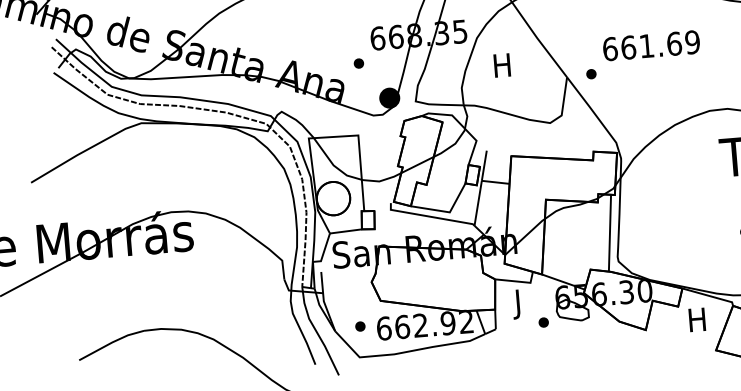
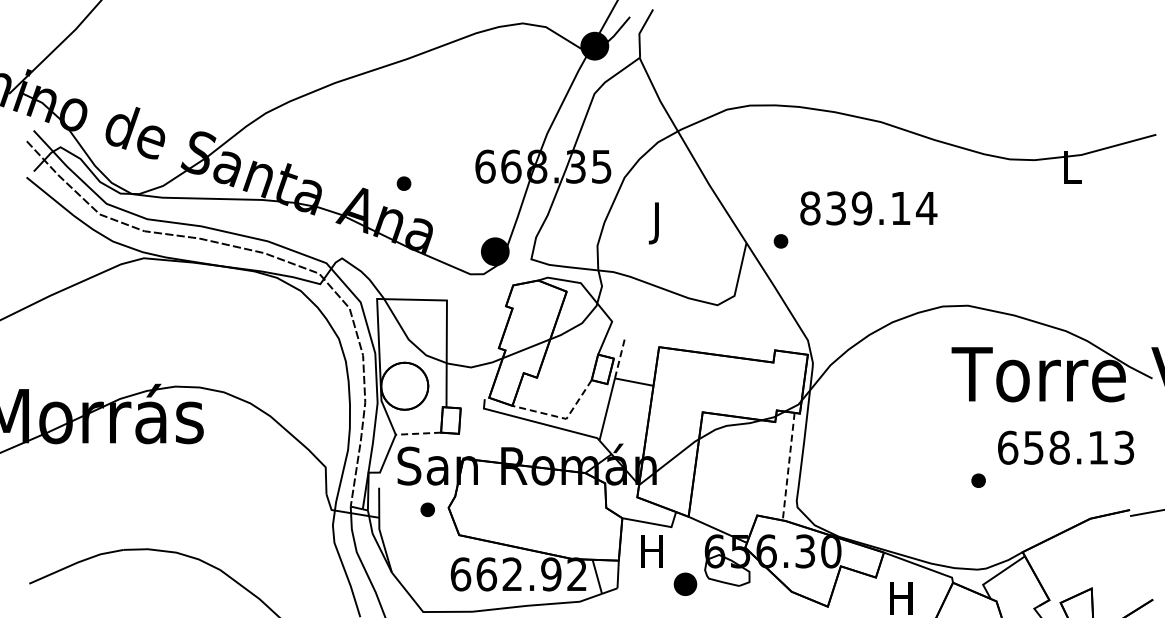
text: (651, 45) -> (868, 208), 661.69 -> 839.14
part: (358, 63) -> (403, 183), moved
text: (502, 68) -> (656, 223), H -> J
line: (484, 165) -> (620, 357), solid -> dashed
line: (447, 212) -> (562, 418), solid -> dashed
line: (345, 231) -> (418, 433), solid -> dashed
line: (609, 233) -> (788, 467), solid -> dashed
text: (518, 304) -> (651, 556), J -> H
part: (543, 322) -> (685, 584), size x1.6
part: (360, 326) -> (427, 509), moved

